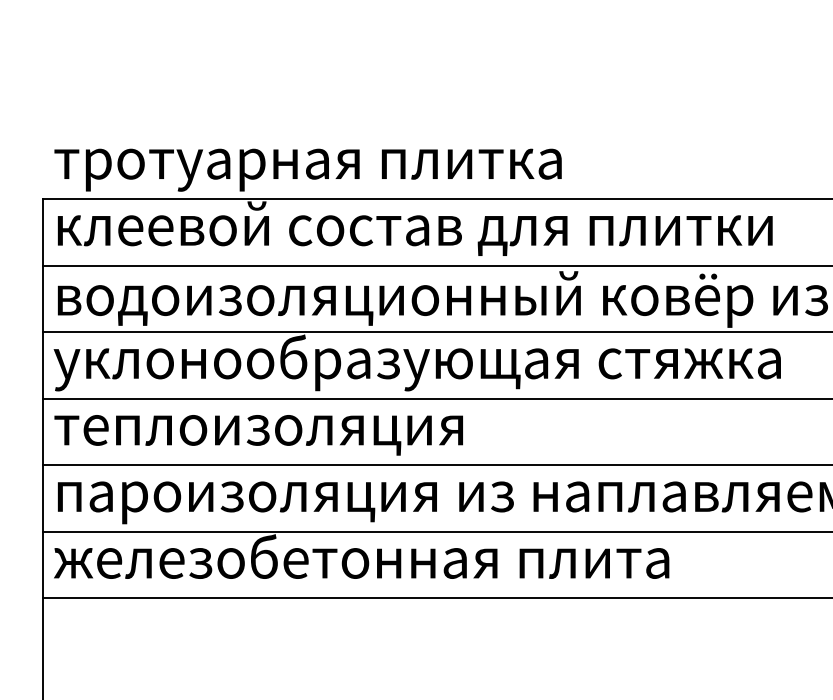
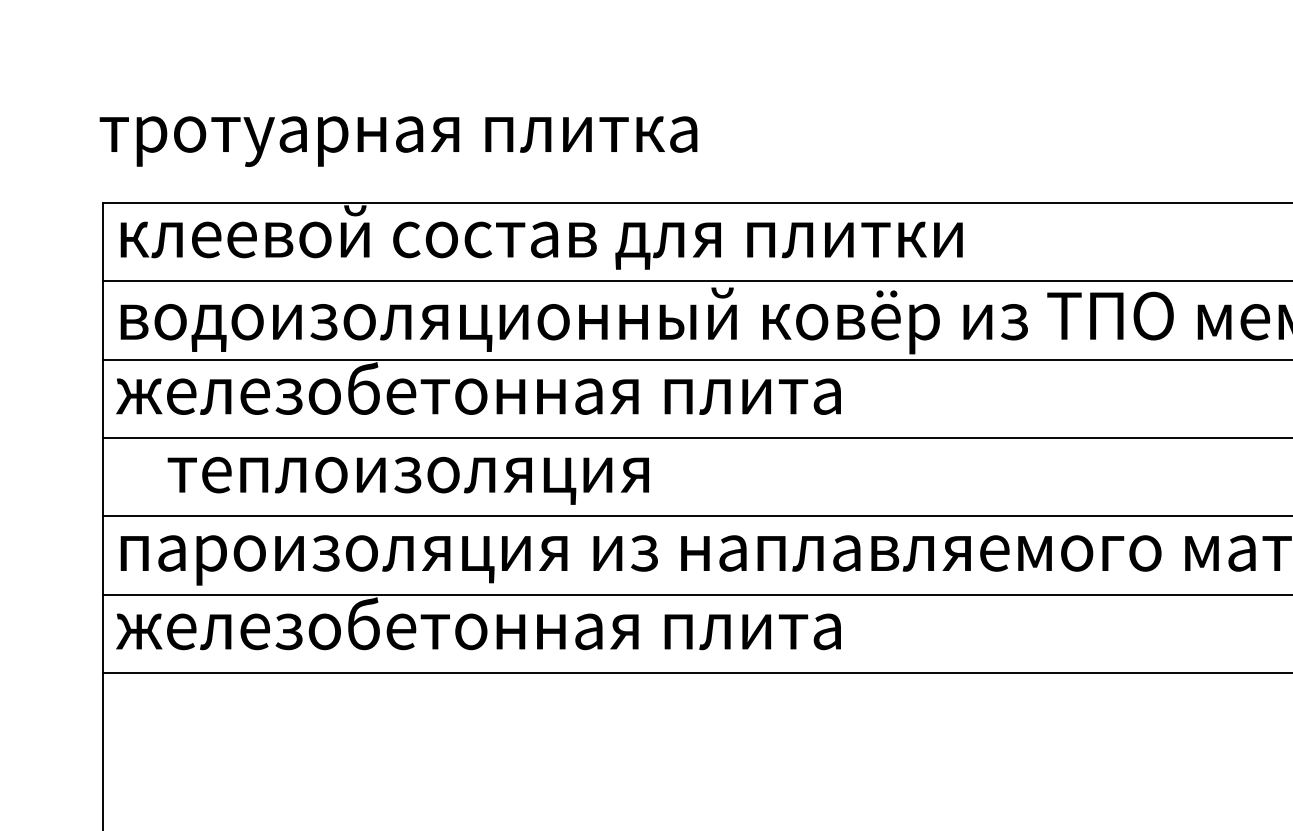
text: (308, 170) -> (398, 141), moved
text: (417, 362) -> (544, 395), уклонообразующая стяжка -> железобетонная плита
text: (257, 434) -> (407, 480), moved

